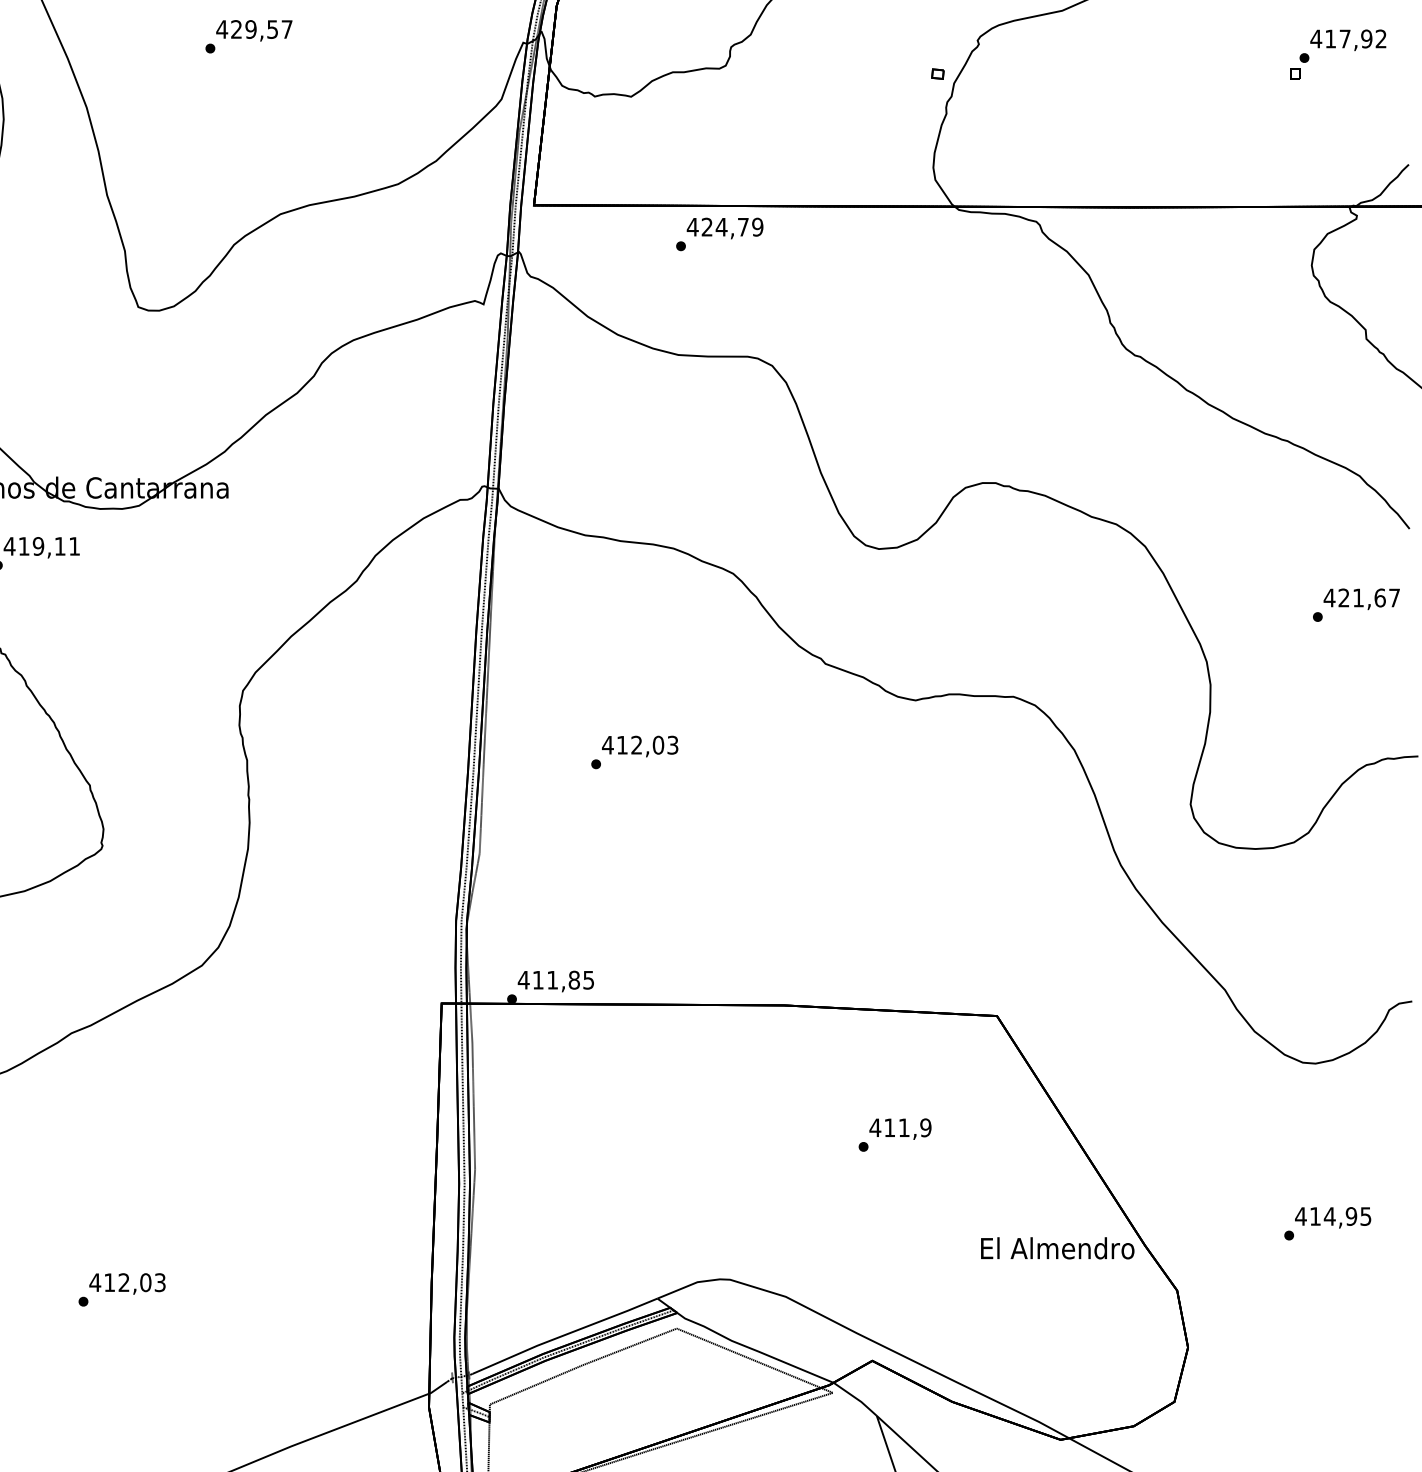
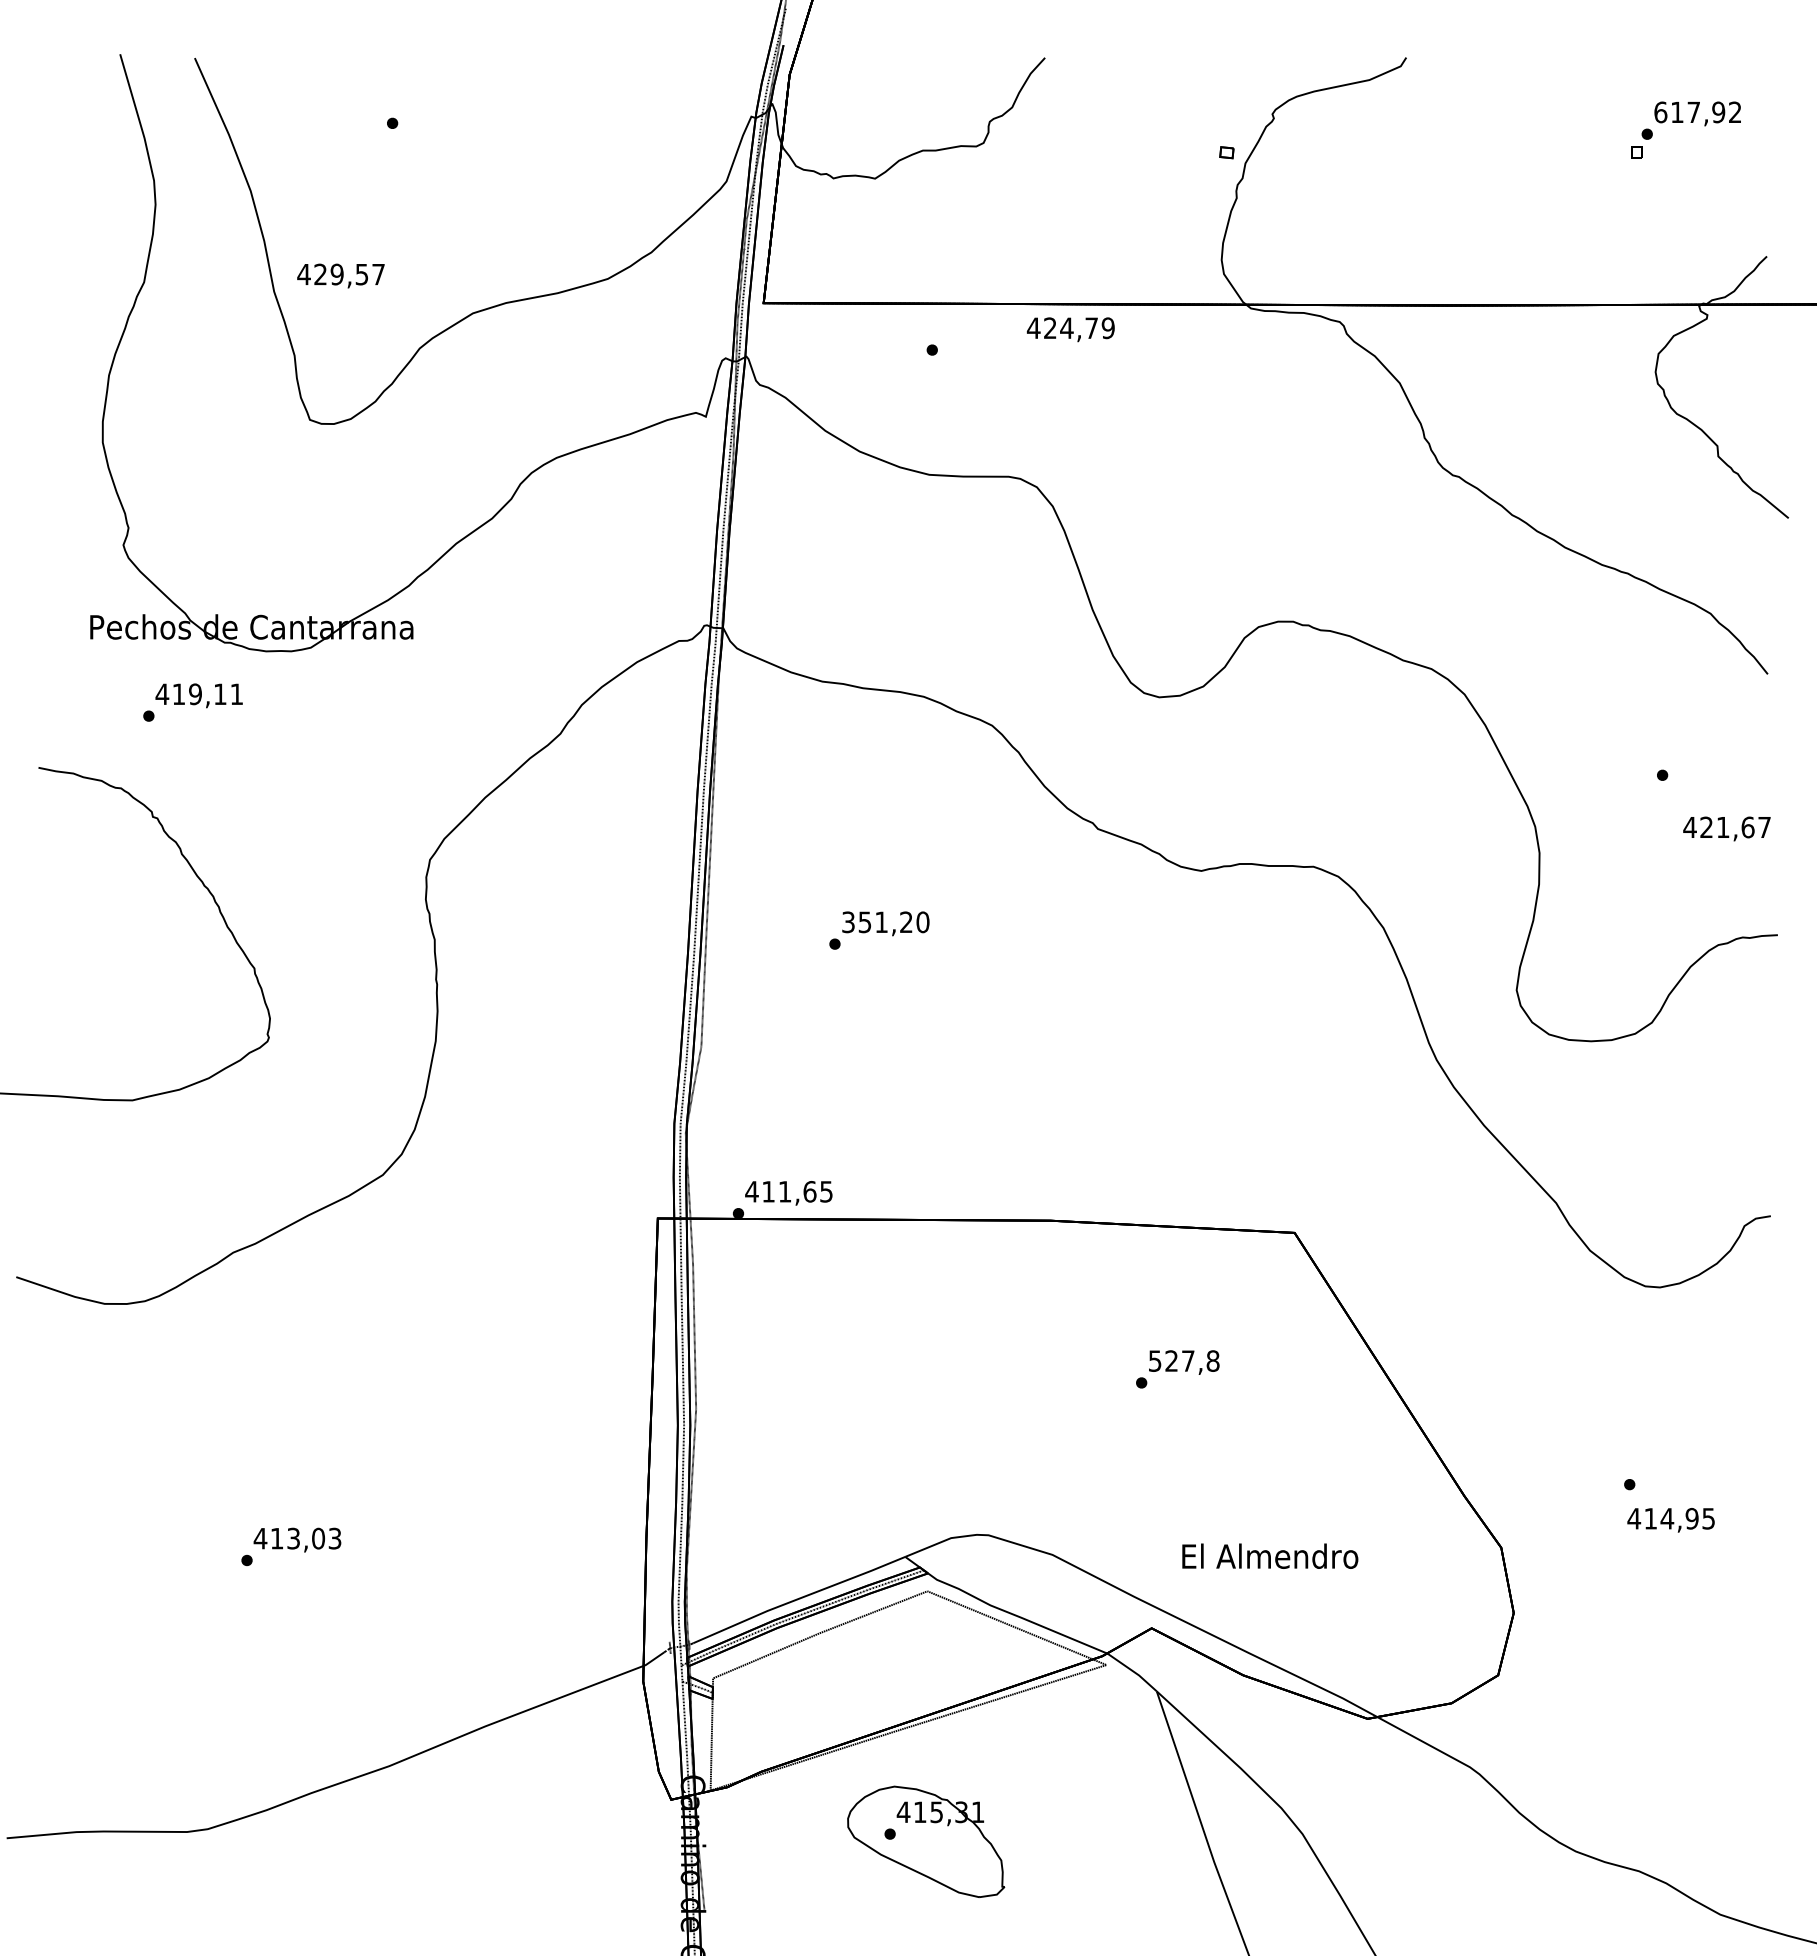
text: (253, 30) -> (340, 275), moved
text: (1316, 39) -> (1660, 112), 417,92 -> 617,92
text: (724, 228) -> (1070, 329), moved
text: (1361, 598) -> (1726, 828), moved
text: (640, 745) -> (885, 922), 412,03 -> 351,20
text: (573, 979) -> (809, 1191), 411,85 -> 411,65
text: (900, 1127) -> (1183, 1360), 411,9 -> 527,8
text: (1332, 1218) -> (1670, 1520), moved
text: (1057, 1247) -> (1270, 1555), moved
text: (124, 1282) -> (293, 1538), 412,03 -> 413,03

